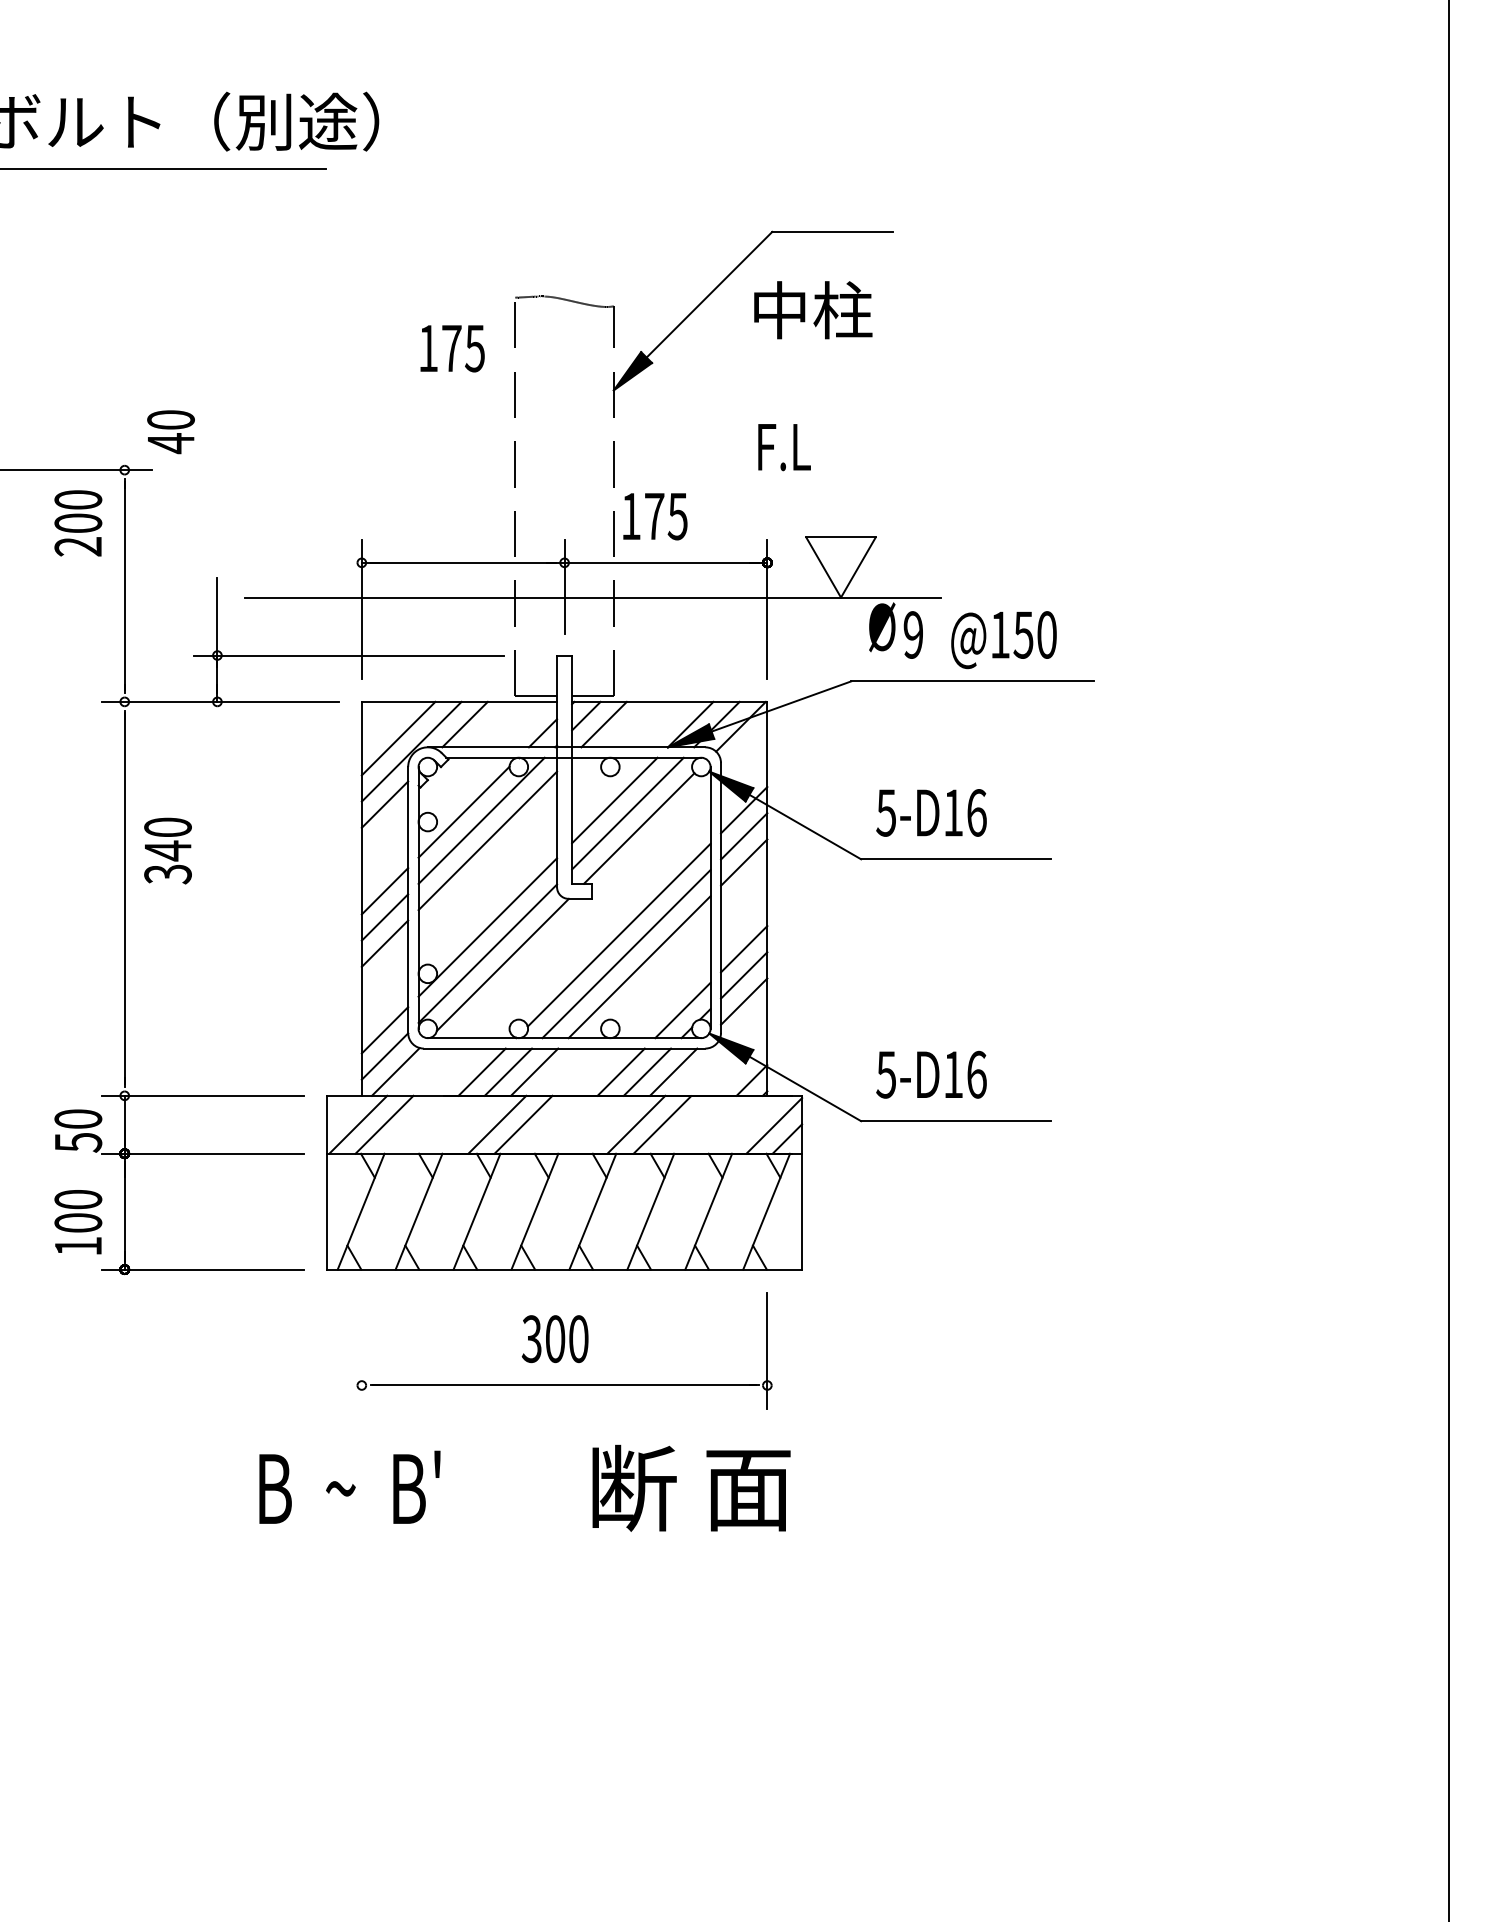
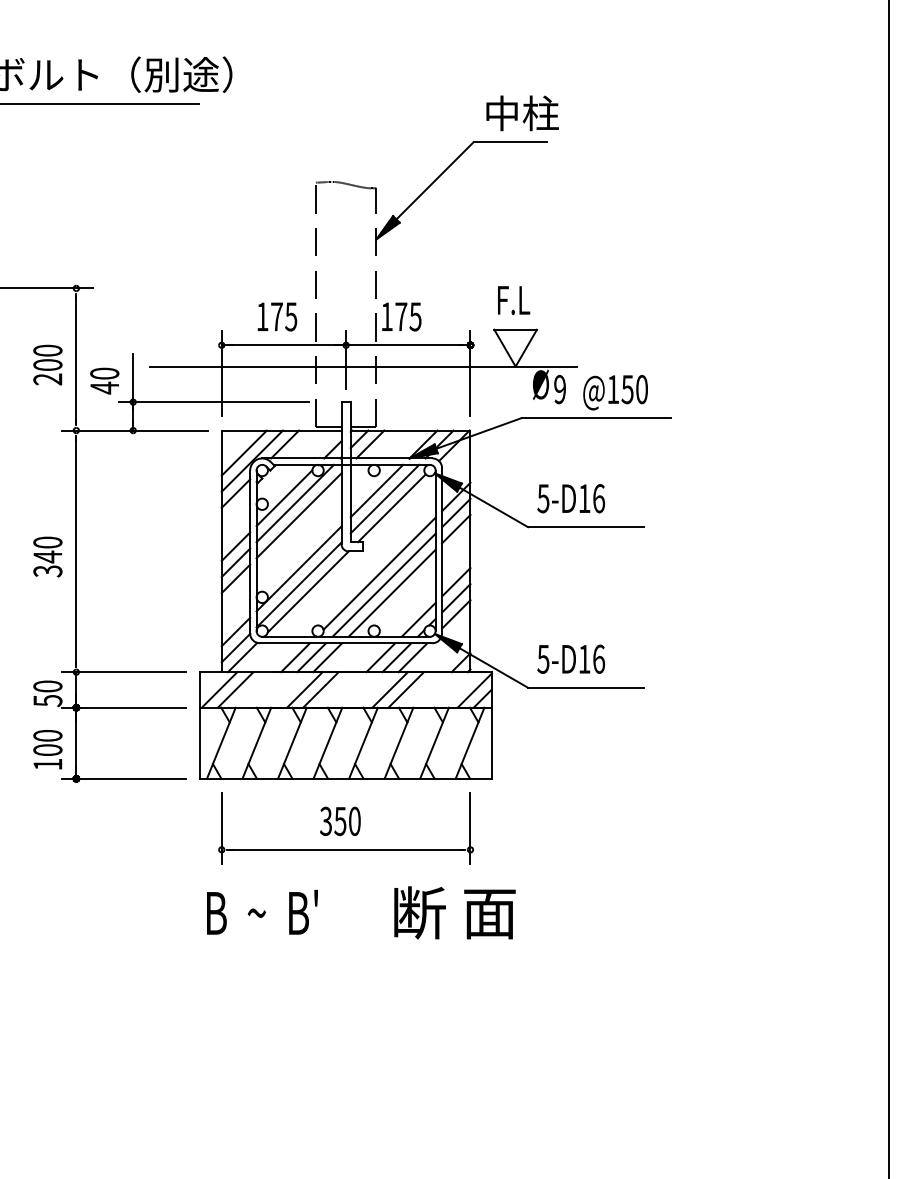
text: (813, 310) -> (522, 113), moved
text: (452, 347) -> (277, 316), moved
text: (170, 431) -> (104, 380), moved
text: (785, 447) -> (514, 300), moved
text: (77, 522) -> (47, 364), moved
text: (167, 850) -> (47, 556), moved
text: (555, 1337) -> (340, 820), 300 -> 350
line: (361, 1350) -> (221, 828), added
text: (349, 1486) -> (262, 911), moved
text: (690, 1487) -> (454, 912), moved

